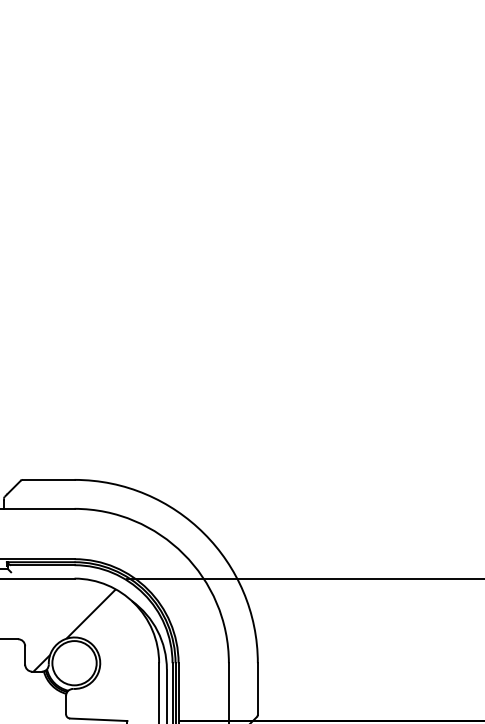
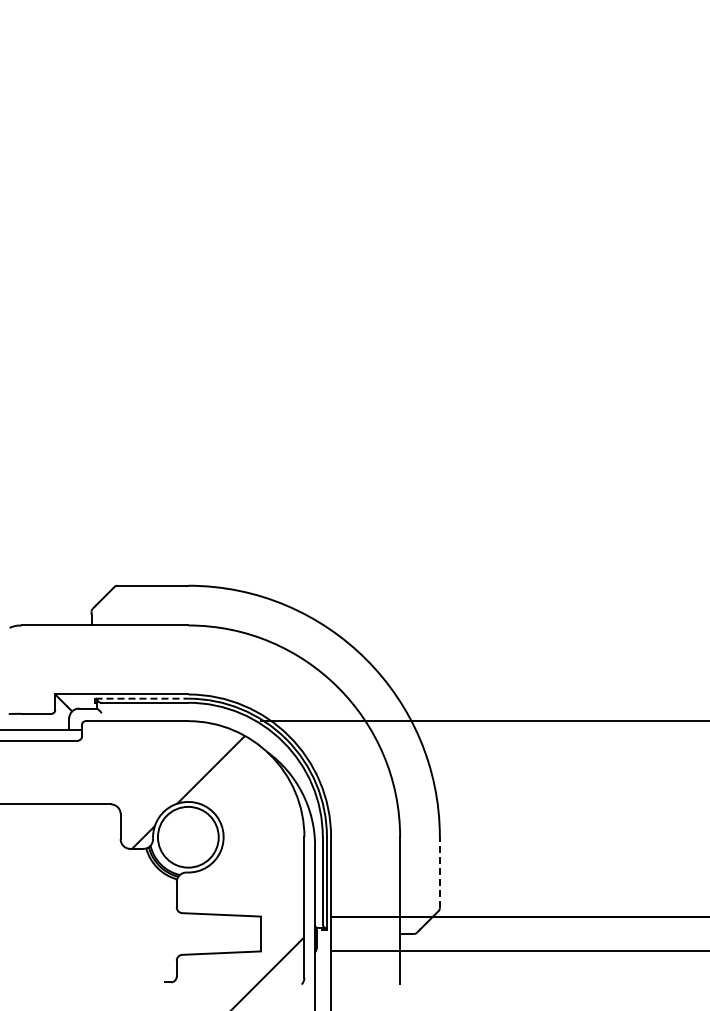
line: (41, 562) -> (142, 698), solid -> dashed
line: (257, 688) -> (439, 872), solid -> dashed

